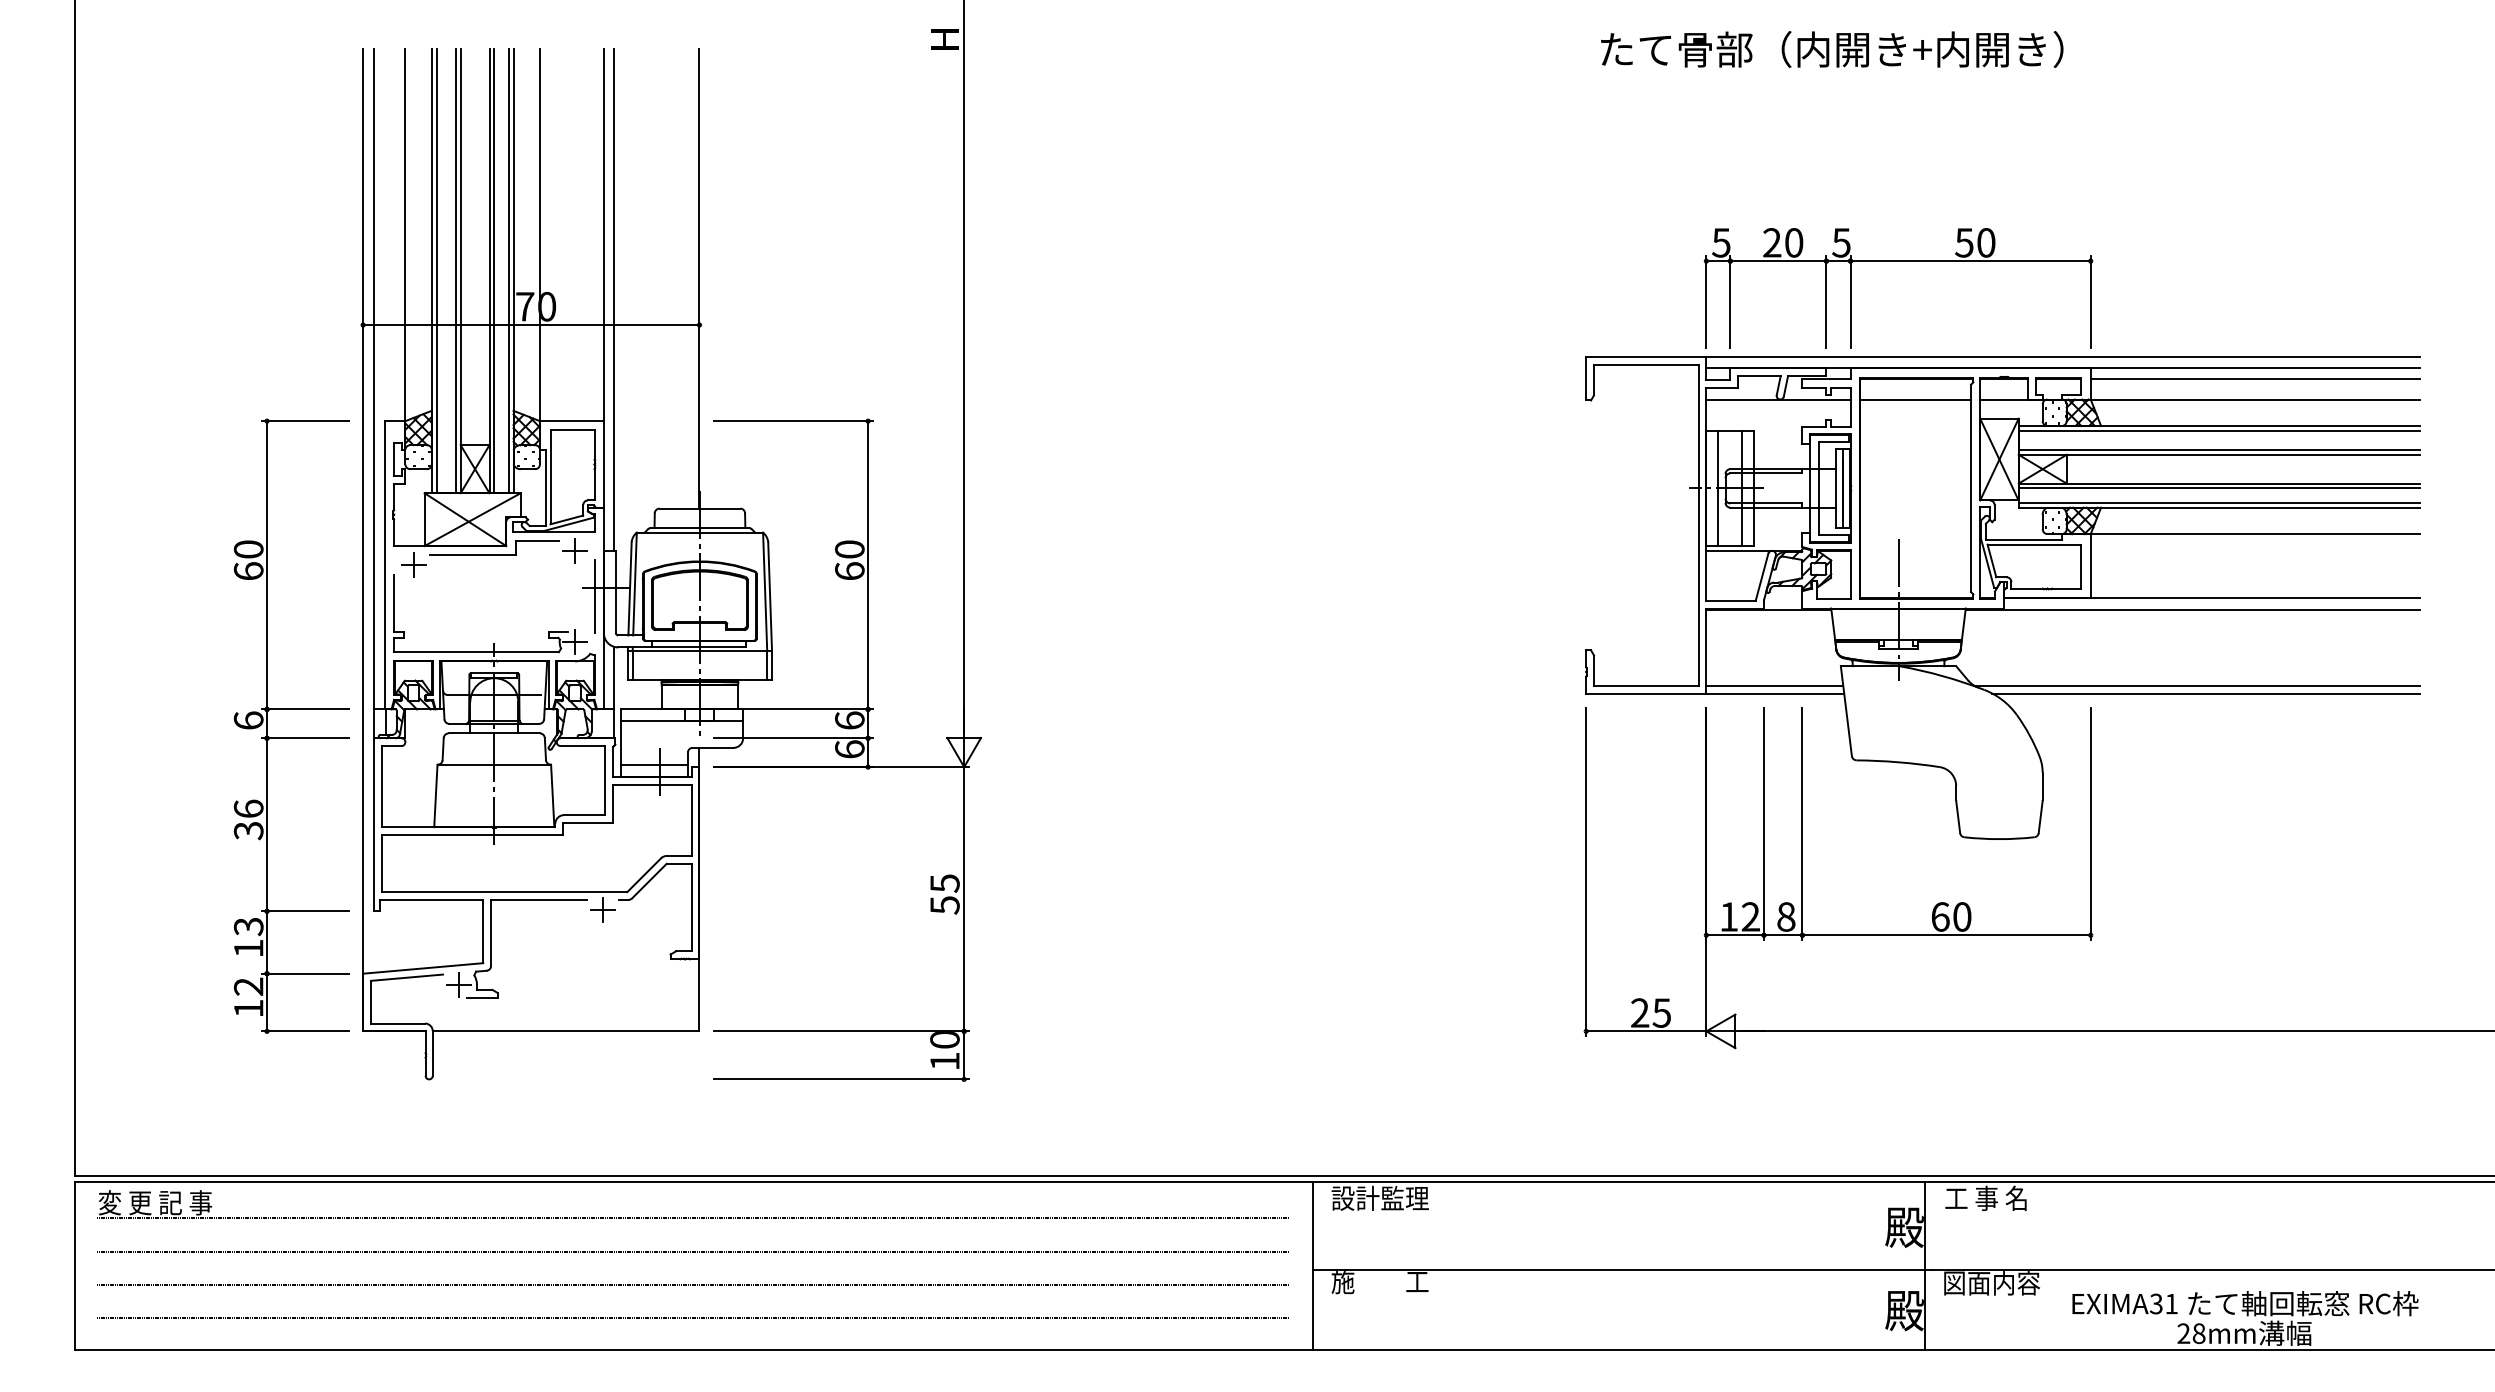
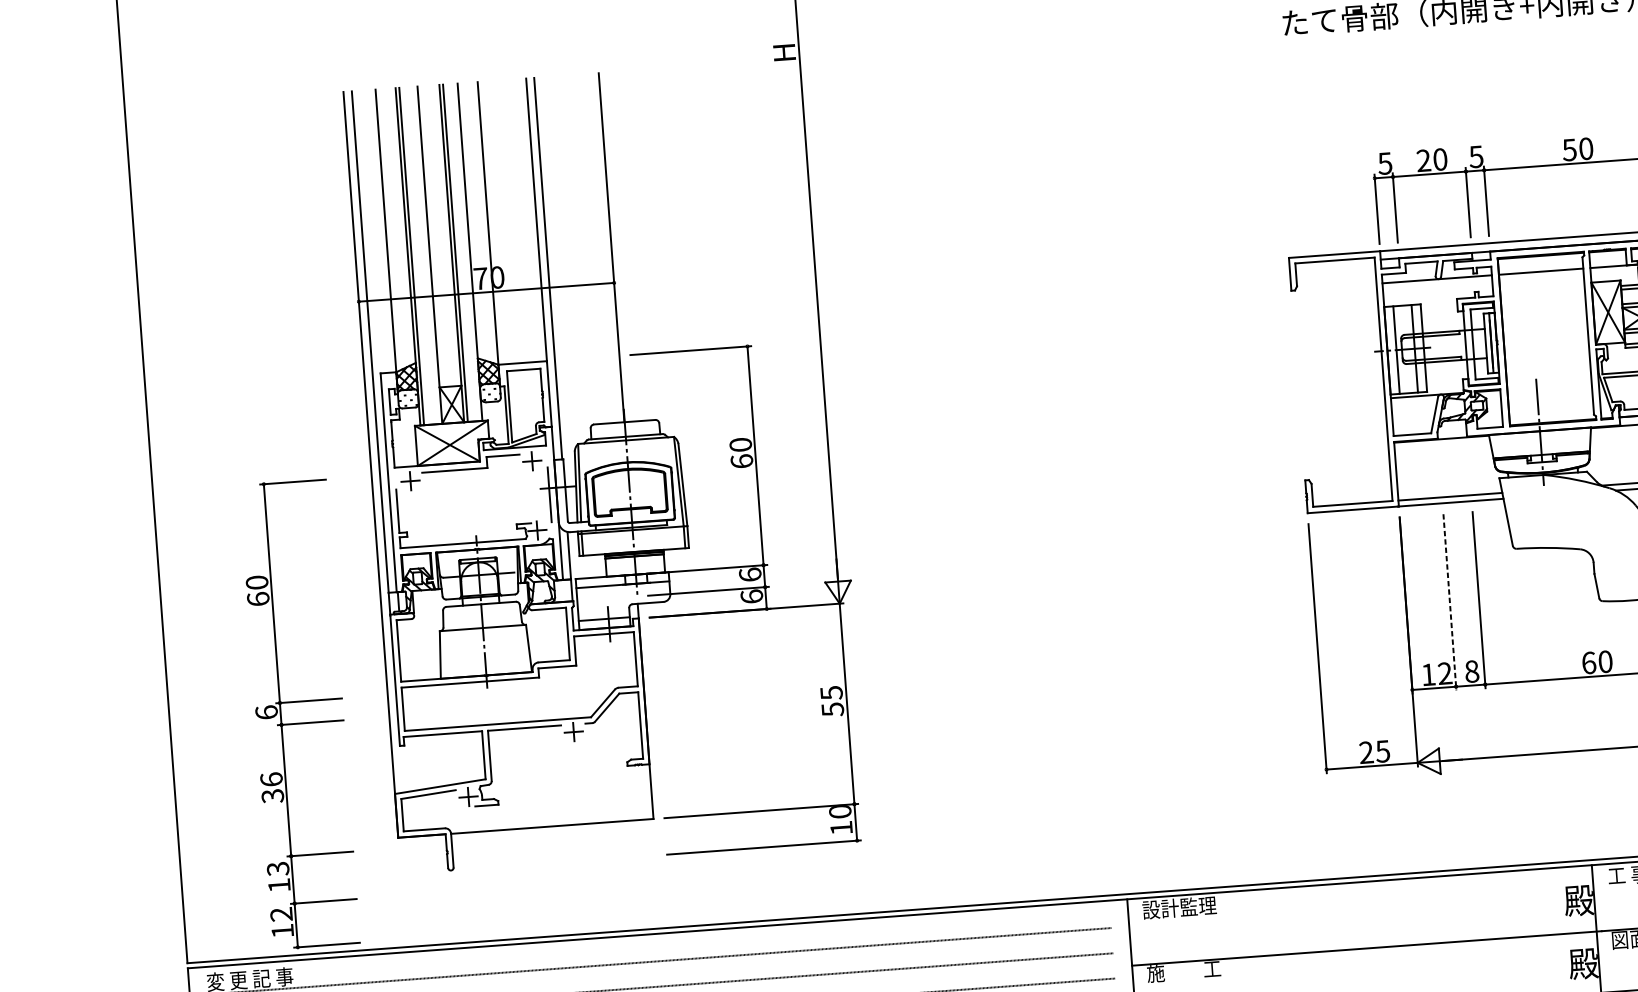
line: (455, 270) -> (425, 255), removed
line: (508, 270) -> (466, 252), removed
part: (291, 737) -> (300, 722), moved
line: (1764, 824) -> (1450, 602), solid -> dashed

